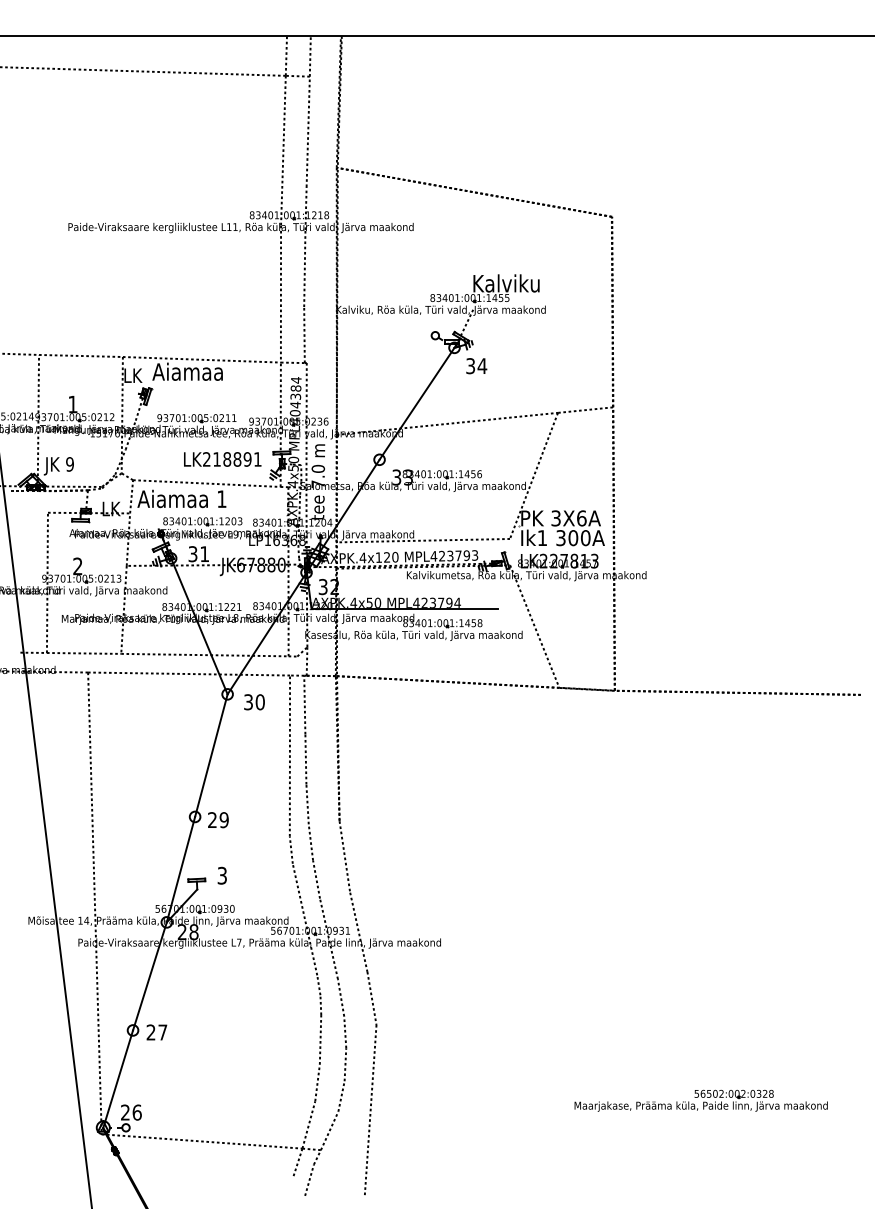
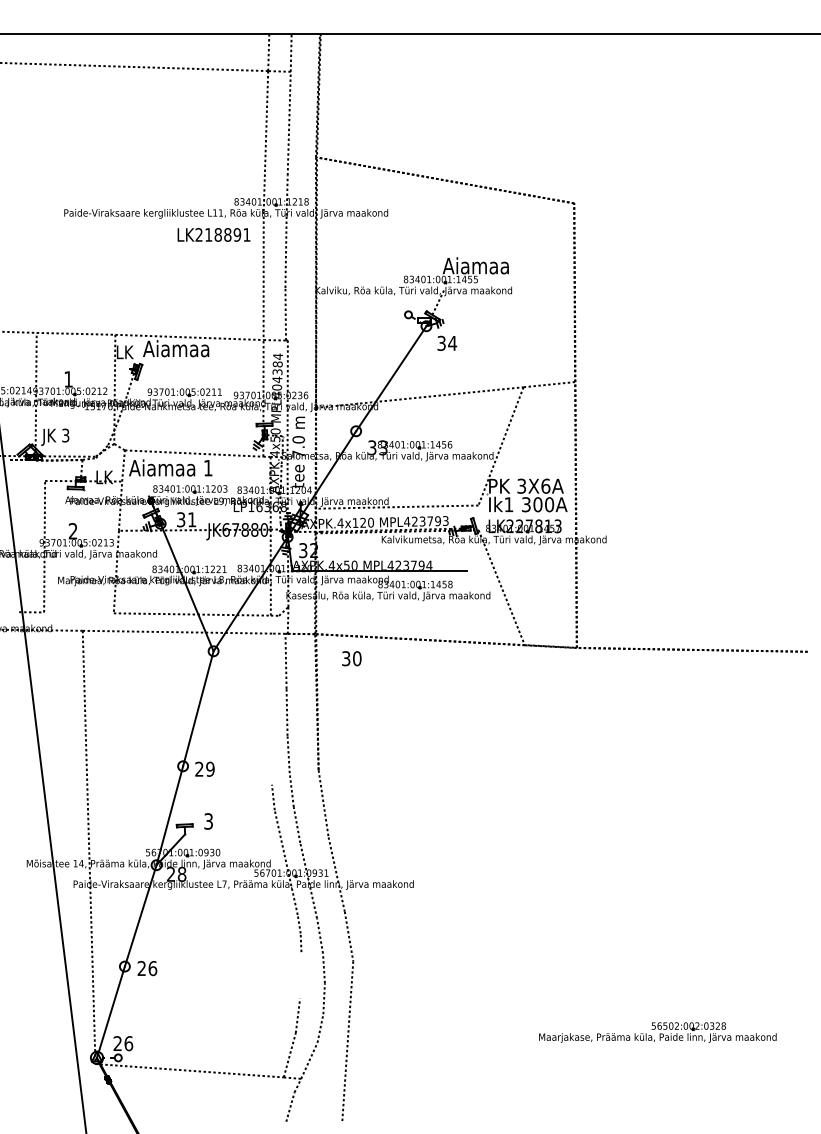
text: (506, 283) -> (475, 265), Kalviku -> Aiamaa
text: (222, 458) -> (213, 234), moved
text: (69, 464) -> (65, 435), 9 -> 3
line: (83, 653) -> (78, 612), removed
text: (254, 702) -> (351, 658), moved
line: (289, 755) -> (271, 708), removed
text: (162, 1032) -> (152, 968), 27 -> 26
line: (320, 1039) -> (300, 975), removed
line: (297, 1162) -> (279, 1090), removed

